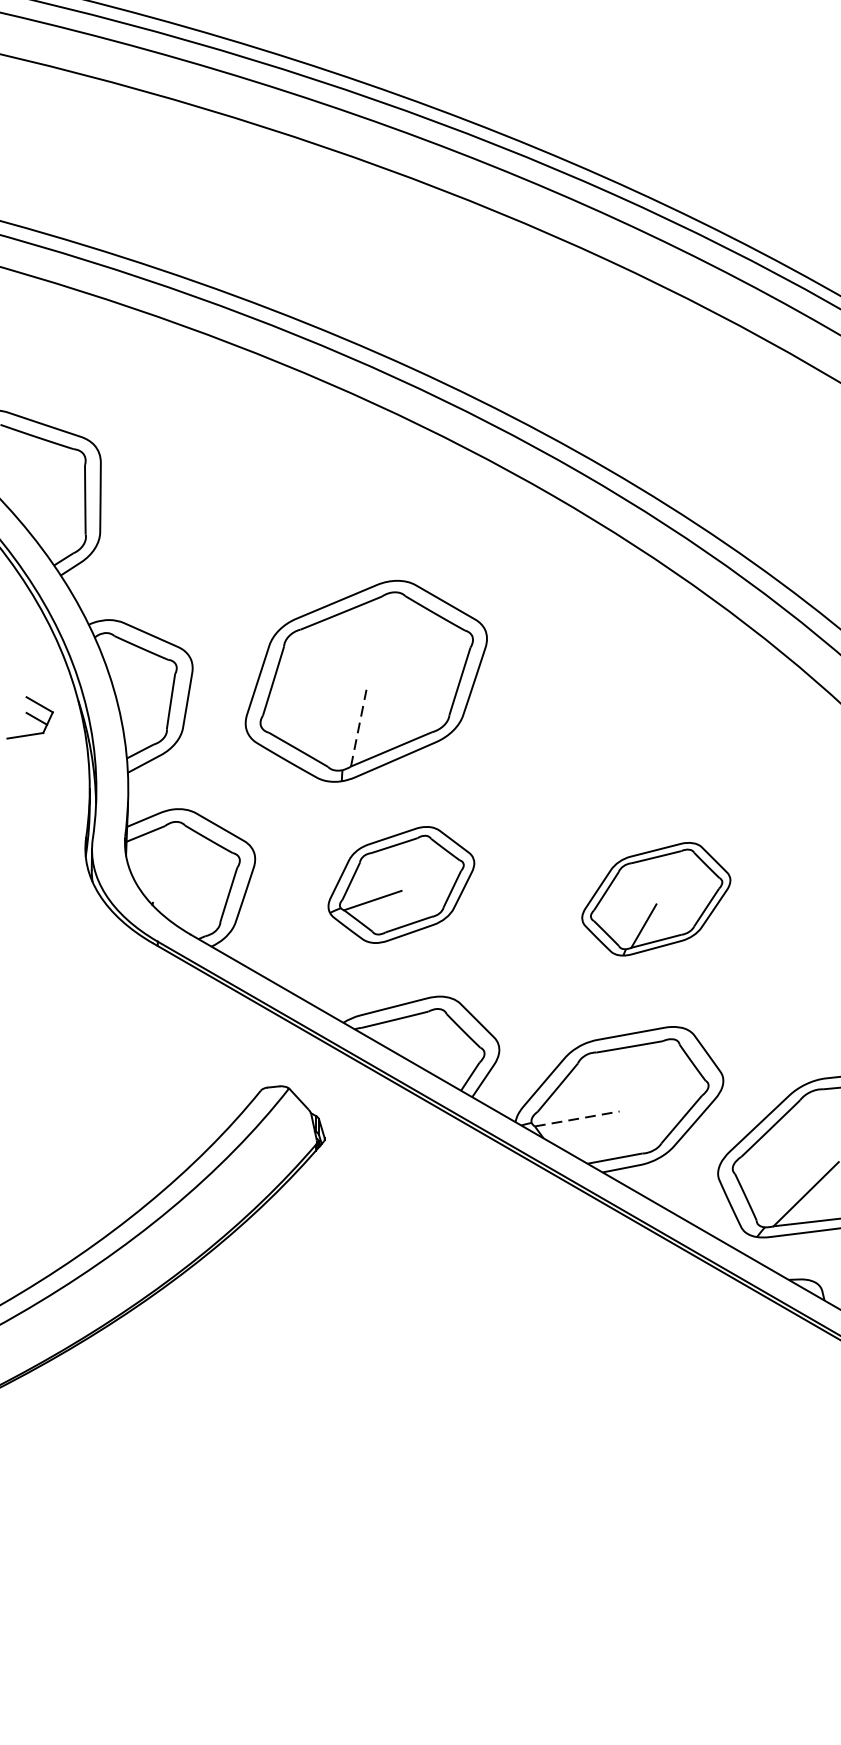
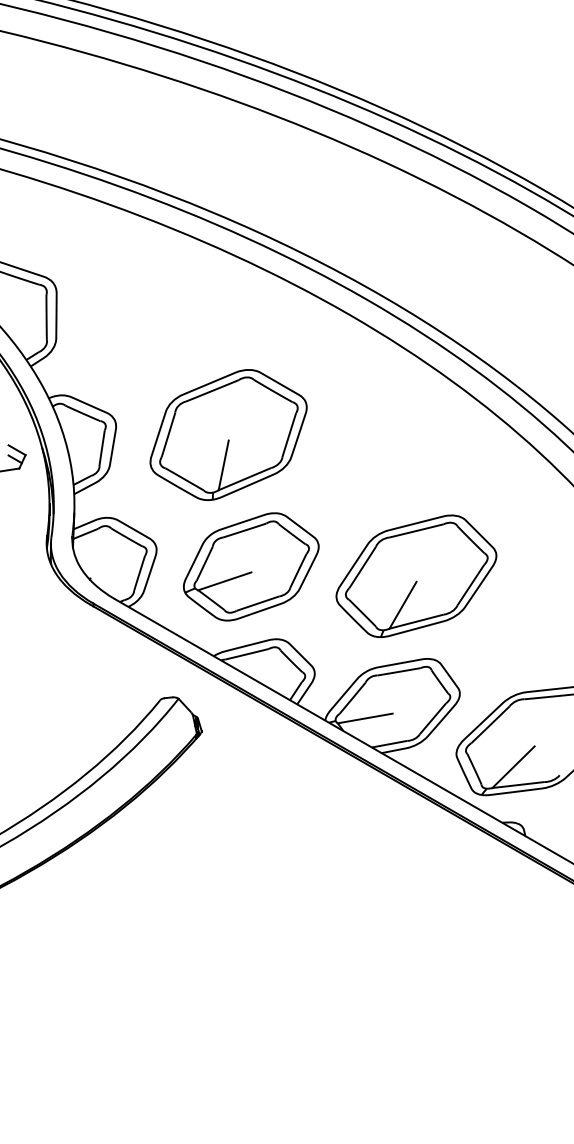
line: (358, 726) -> (223, 464), dashed -> solid
part: (401, 884) -> (251, 566), size x1.43
part: (656, 898) -> (416, 575), size x1.67
line: (577, 1118) -> (365, 718), dashed -> solid

